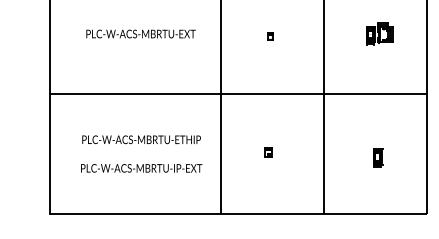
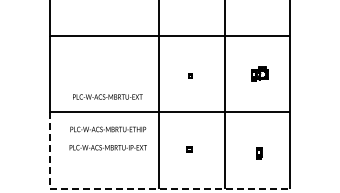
text: (140, 33) -> (107, 96), moved
text: (140, 153) -> (107, 138), moved
line: (178, 213) -> (131, 188), solid -> dashed

